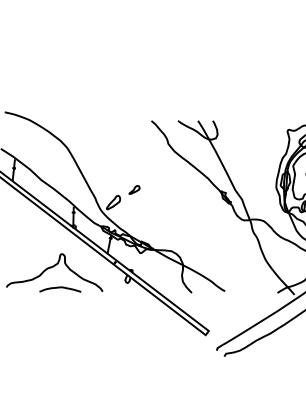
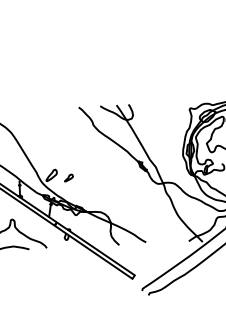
part: (134, 189) -> (68, 177), moved

